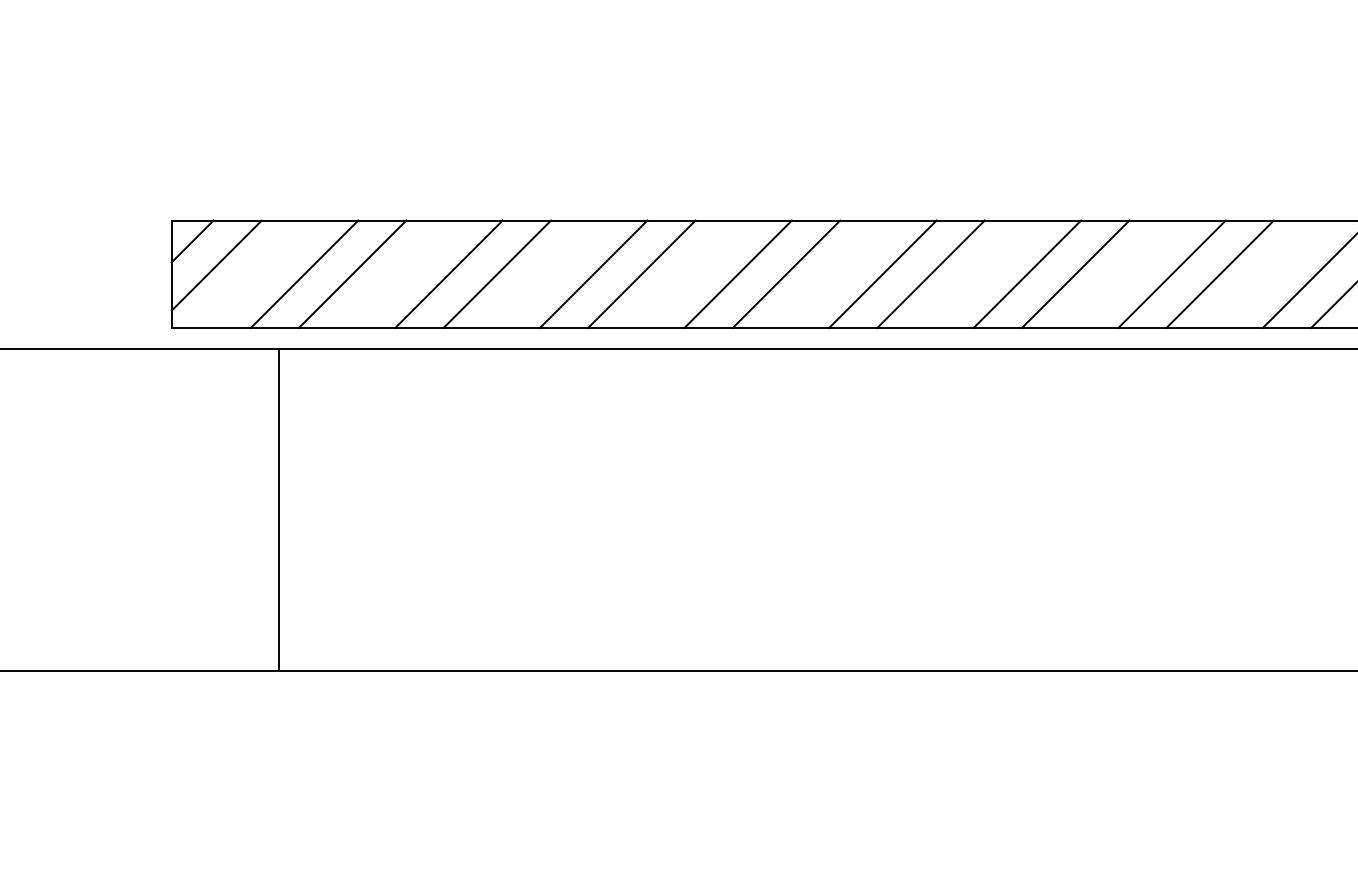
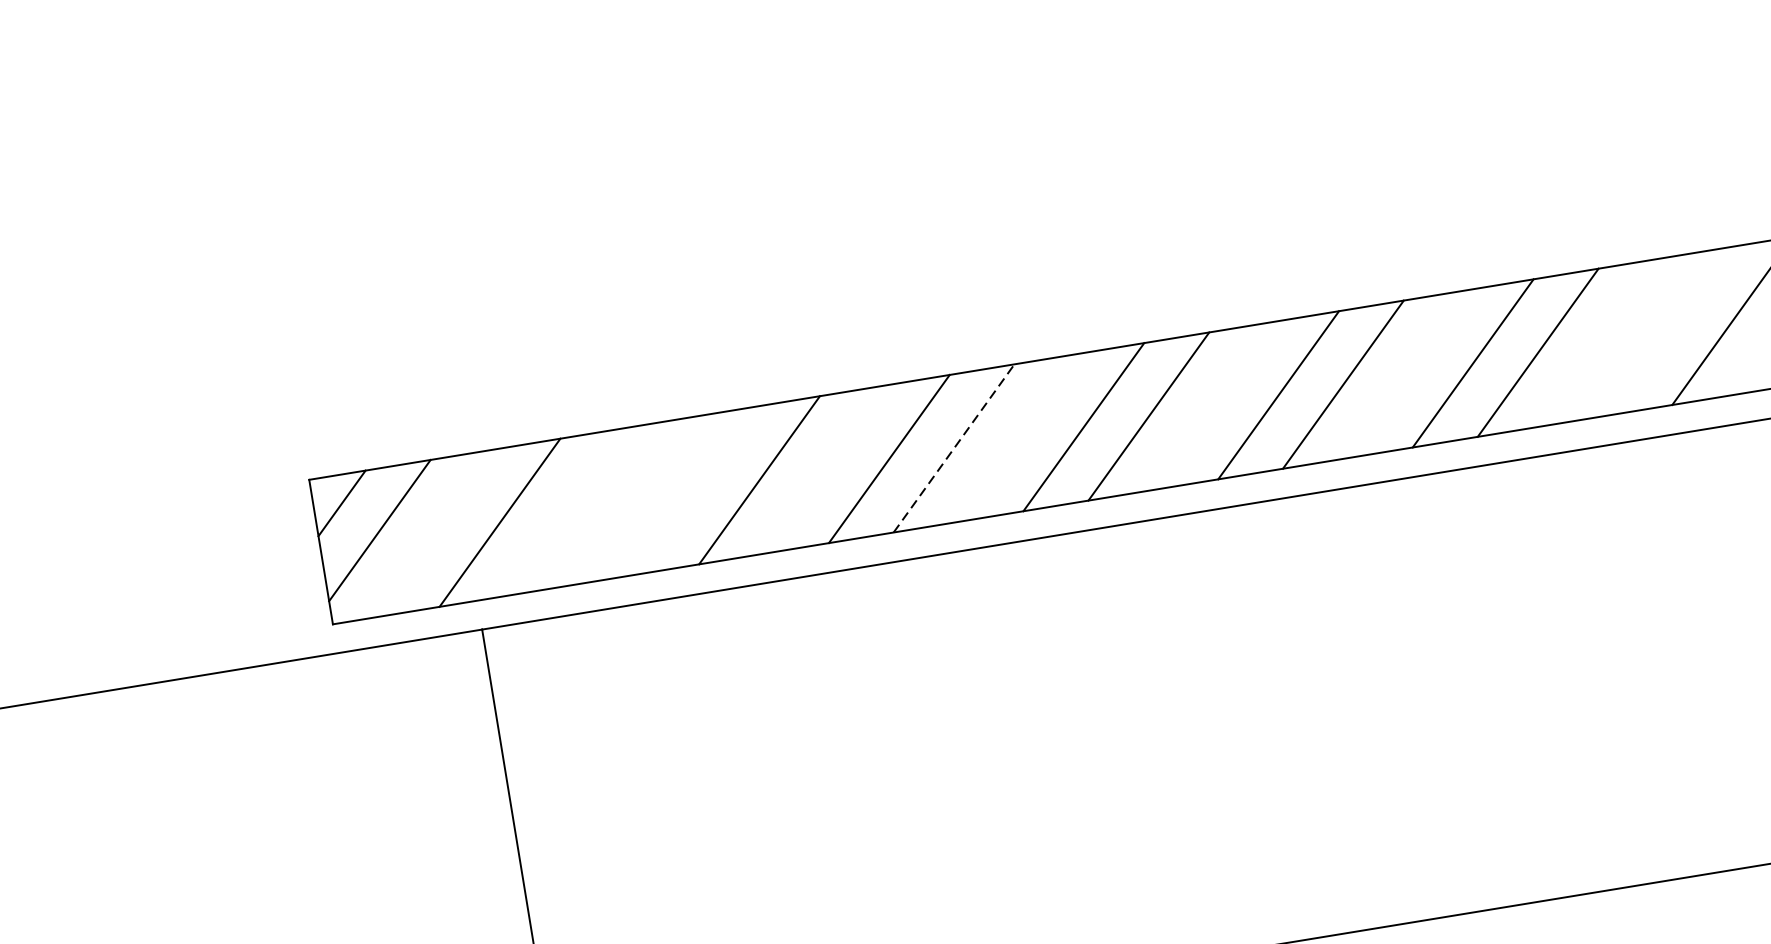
line: (352, 273) -> (564, 511), removed
line: (448, 273) -> (693, 490), removed
line: (1171, 273) -> (1666, 330), removed
line: (641, 274) -> (953, 448), solid -> dashed

